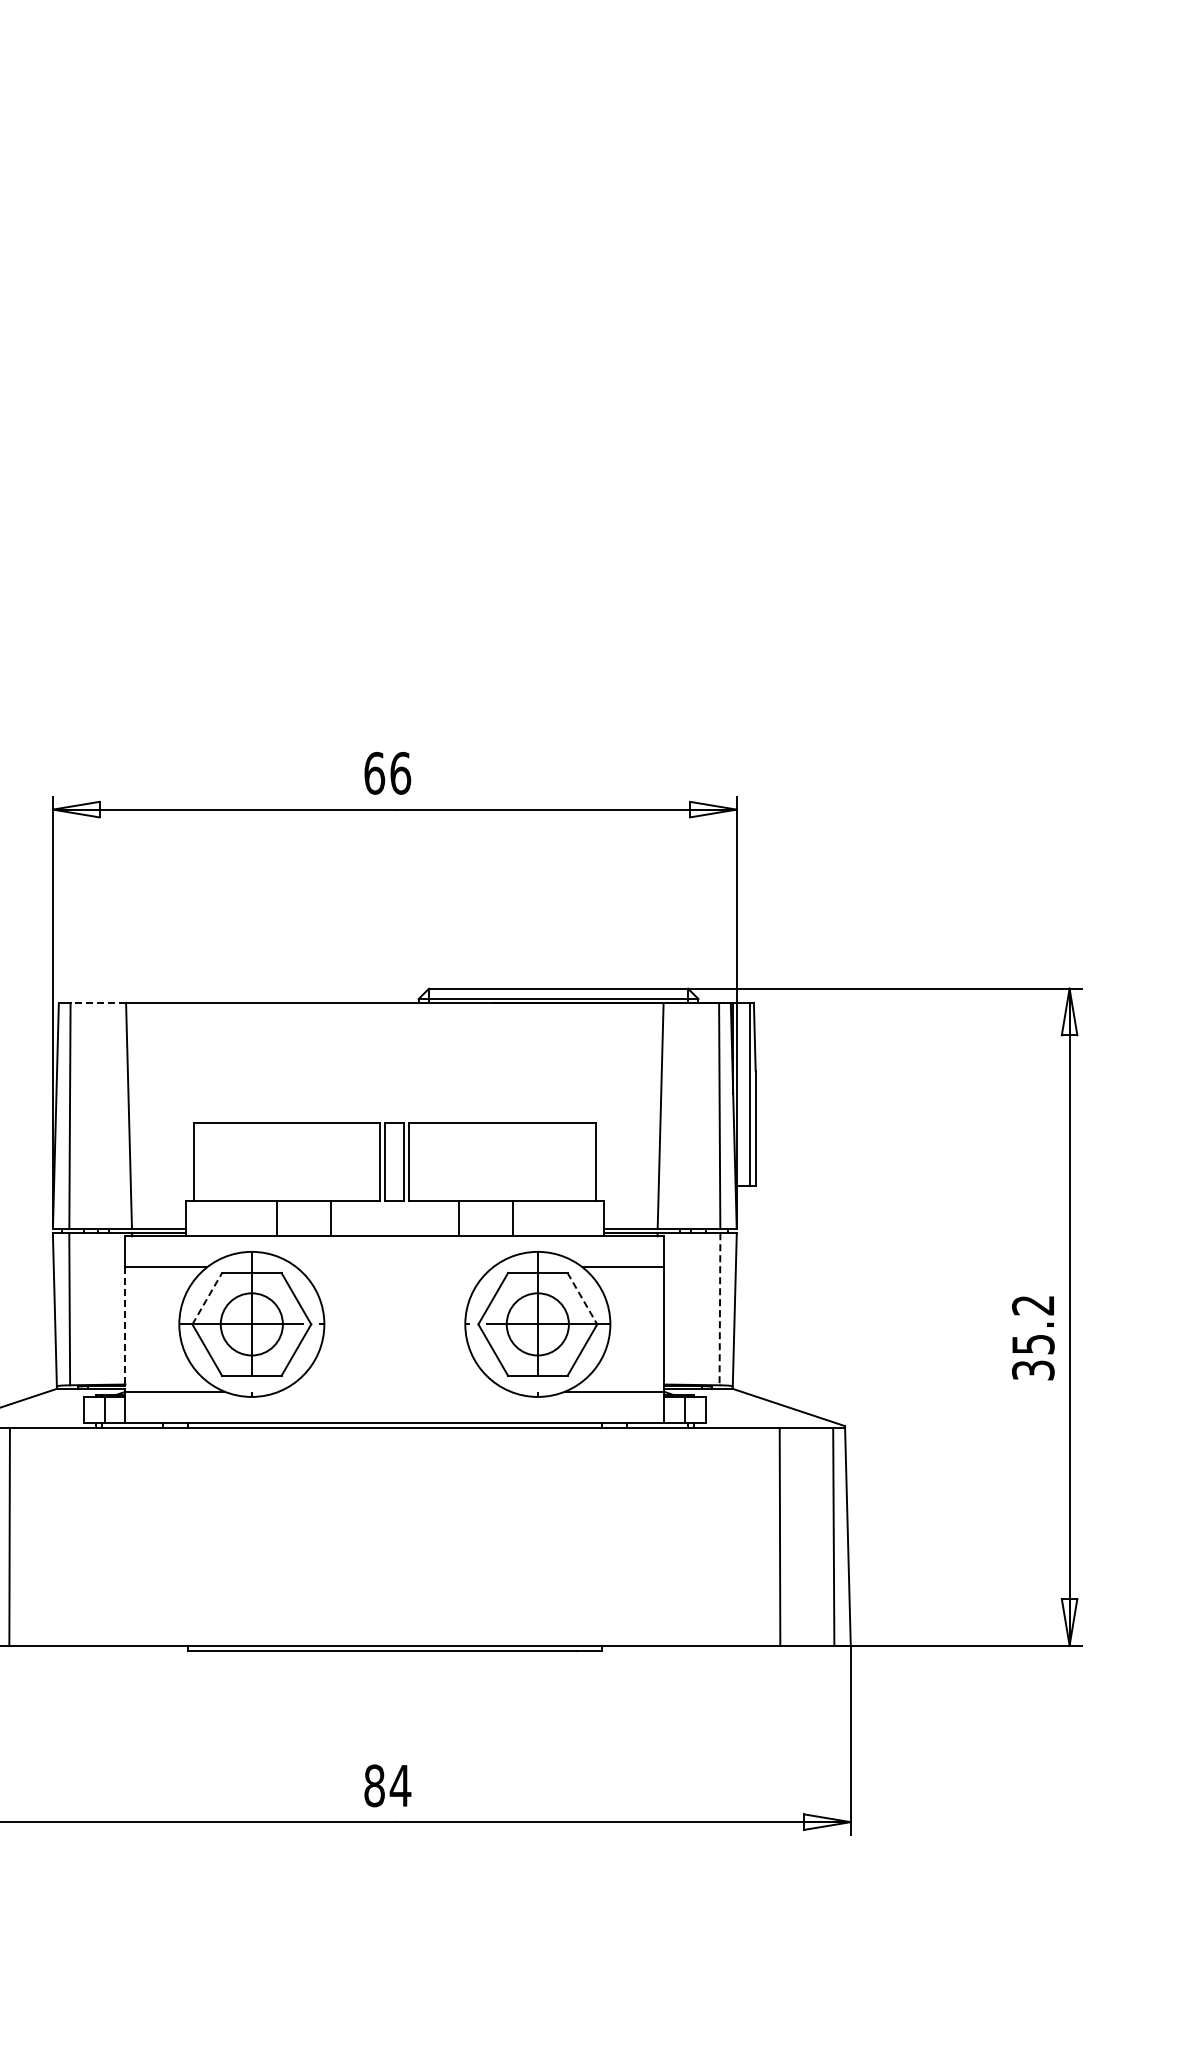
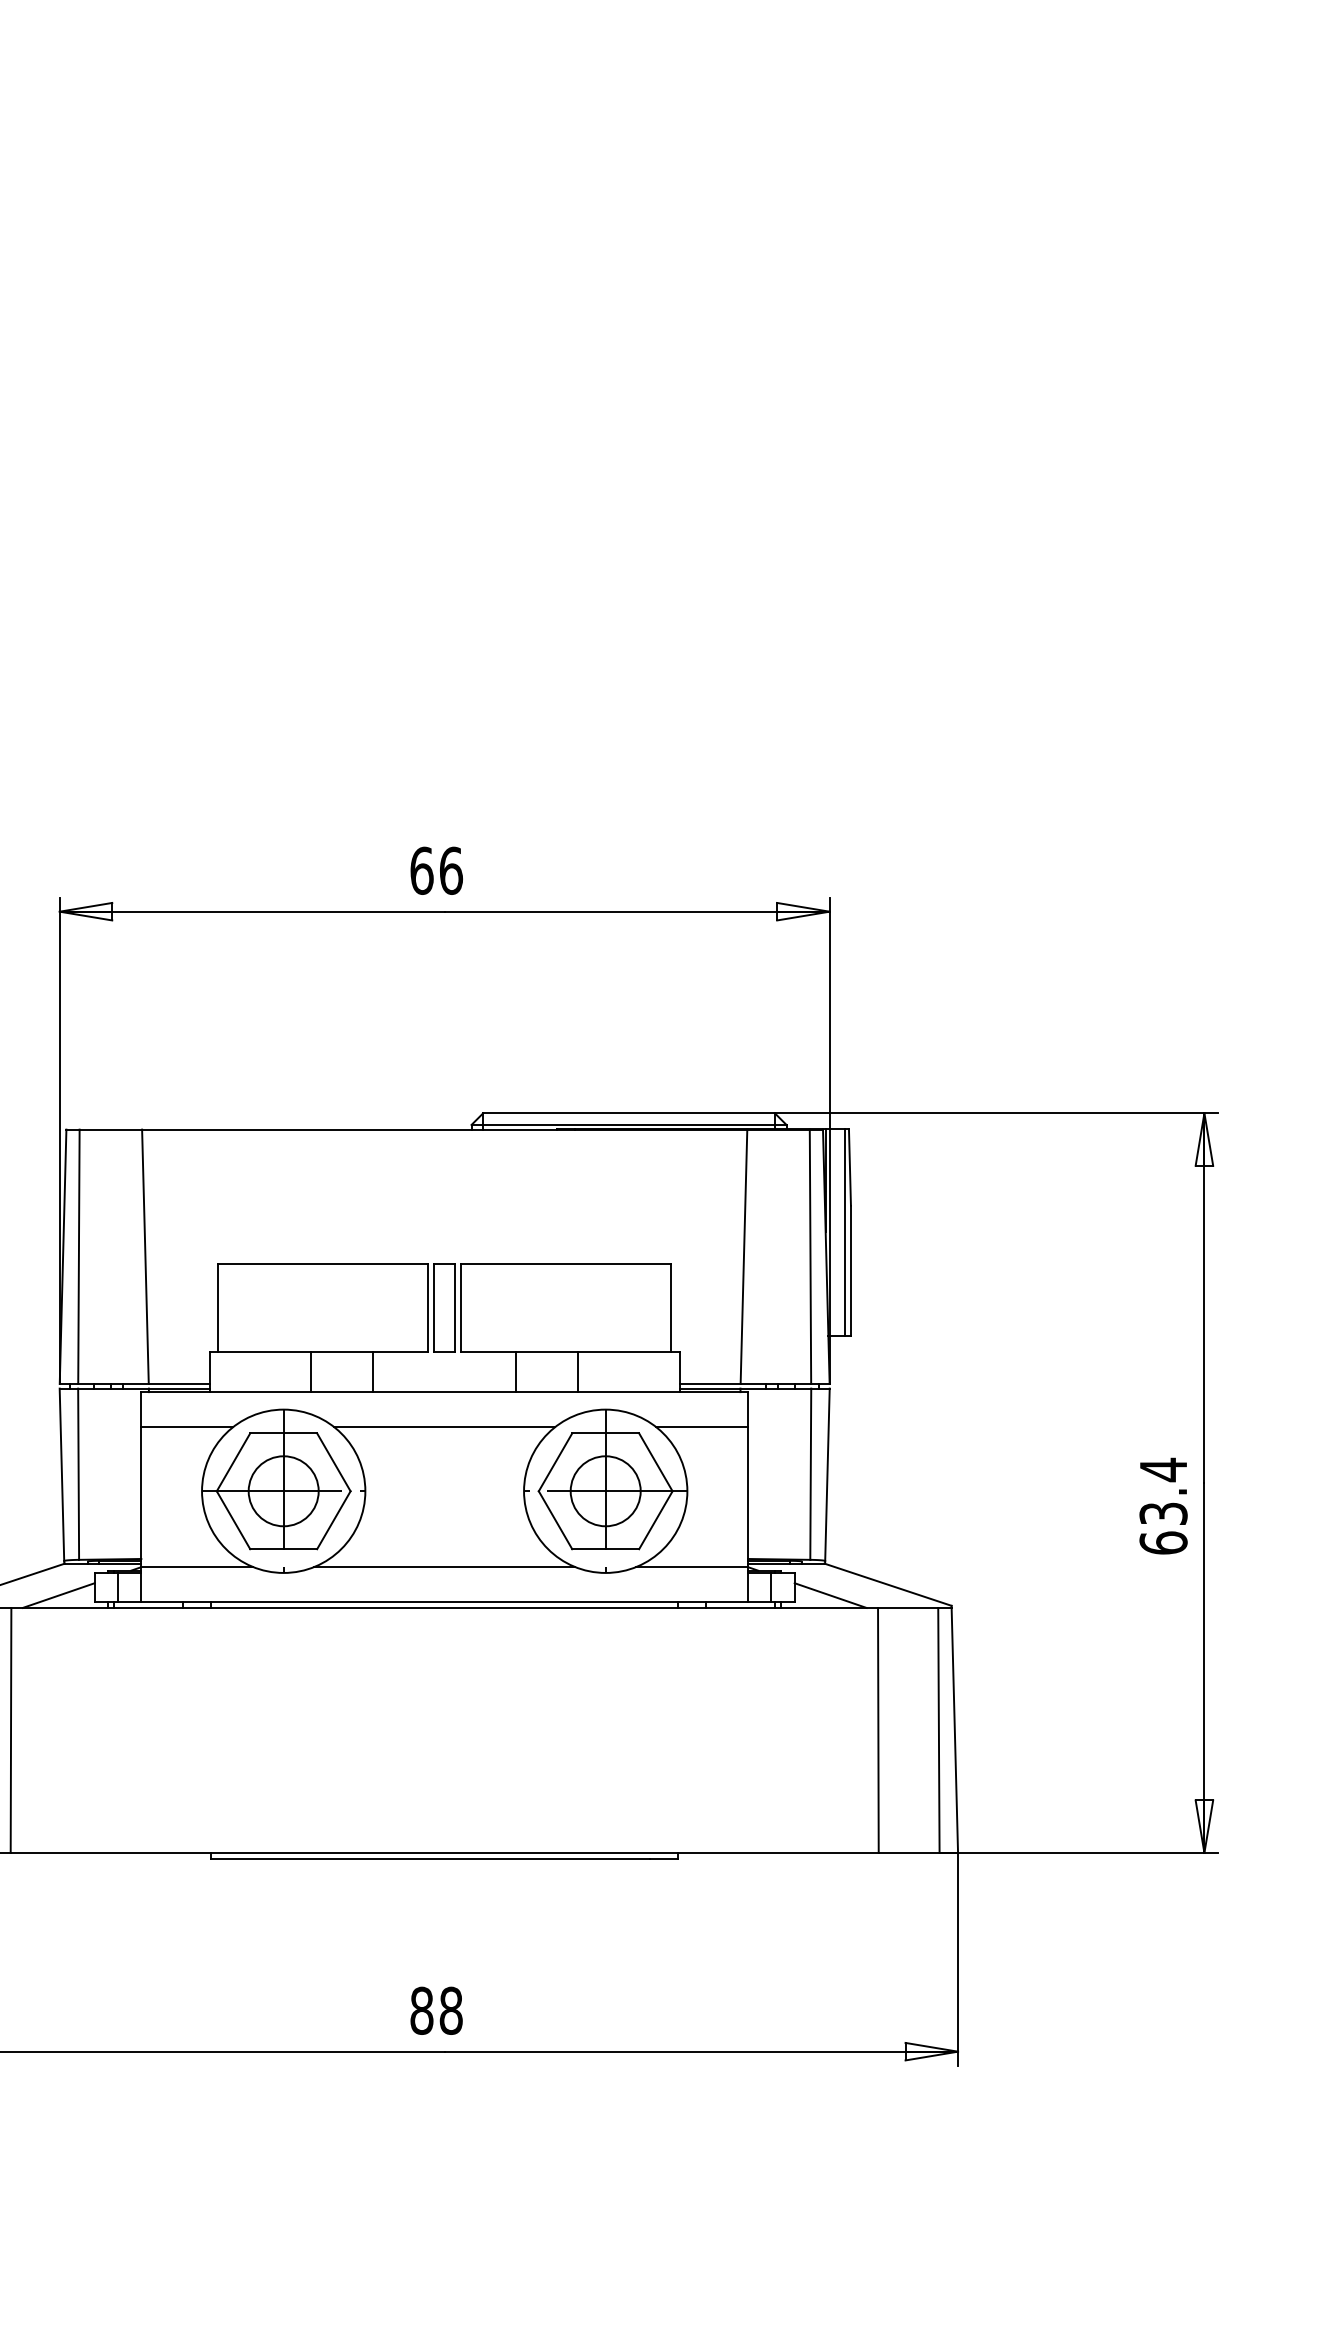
line: (98, 1003) -> (111, 1129), dashed -> solid
line: (394, 1267) -> (444, 1427), added
line: (207, 1298) -> (233, 1462), dashed -> solid
line: (582, 1298) -> (655, 1462), dashed -> solid
line: (719, 1309) -> (810, 1474), dashed -> solid
line: (125, 1330) -> (141, 1498), dashed -> solid
text: (1032, 1337) -> (1162, 1506), 35.2 -> 63.4
line: (394, 1391) -> (444, 1566), added
line: (51, 1417) -> (58, 1596), added
line: (737, 1417) -> (830, 1596), added
text: (400, 1785) -> (451, 2010), 84 -> 88

